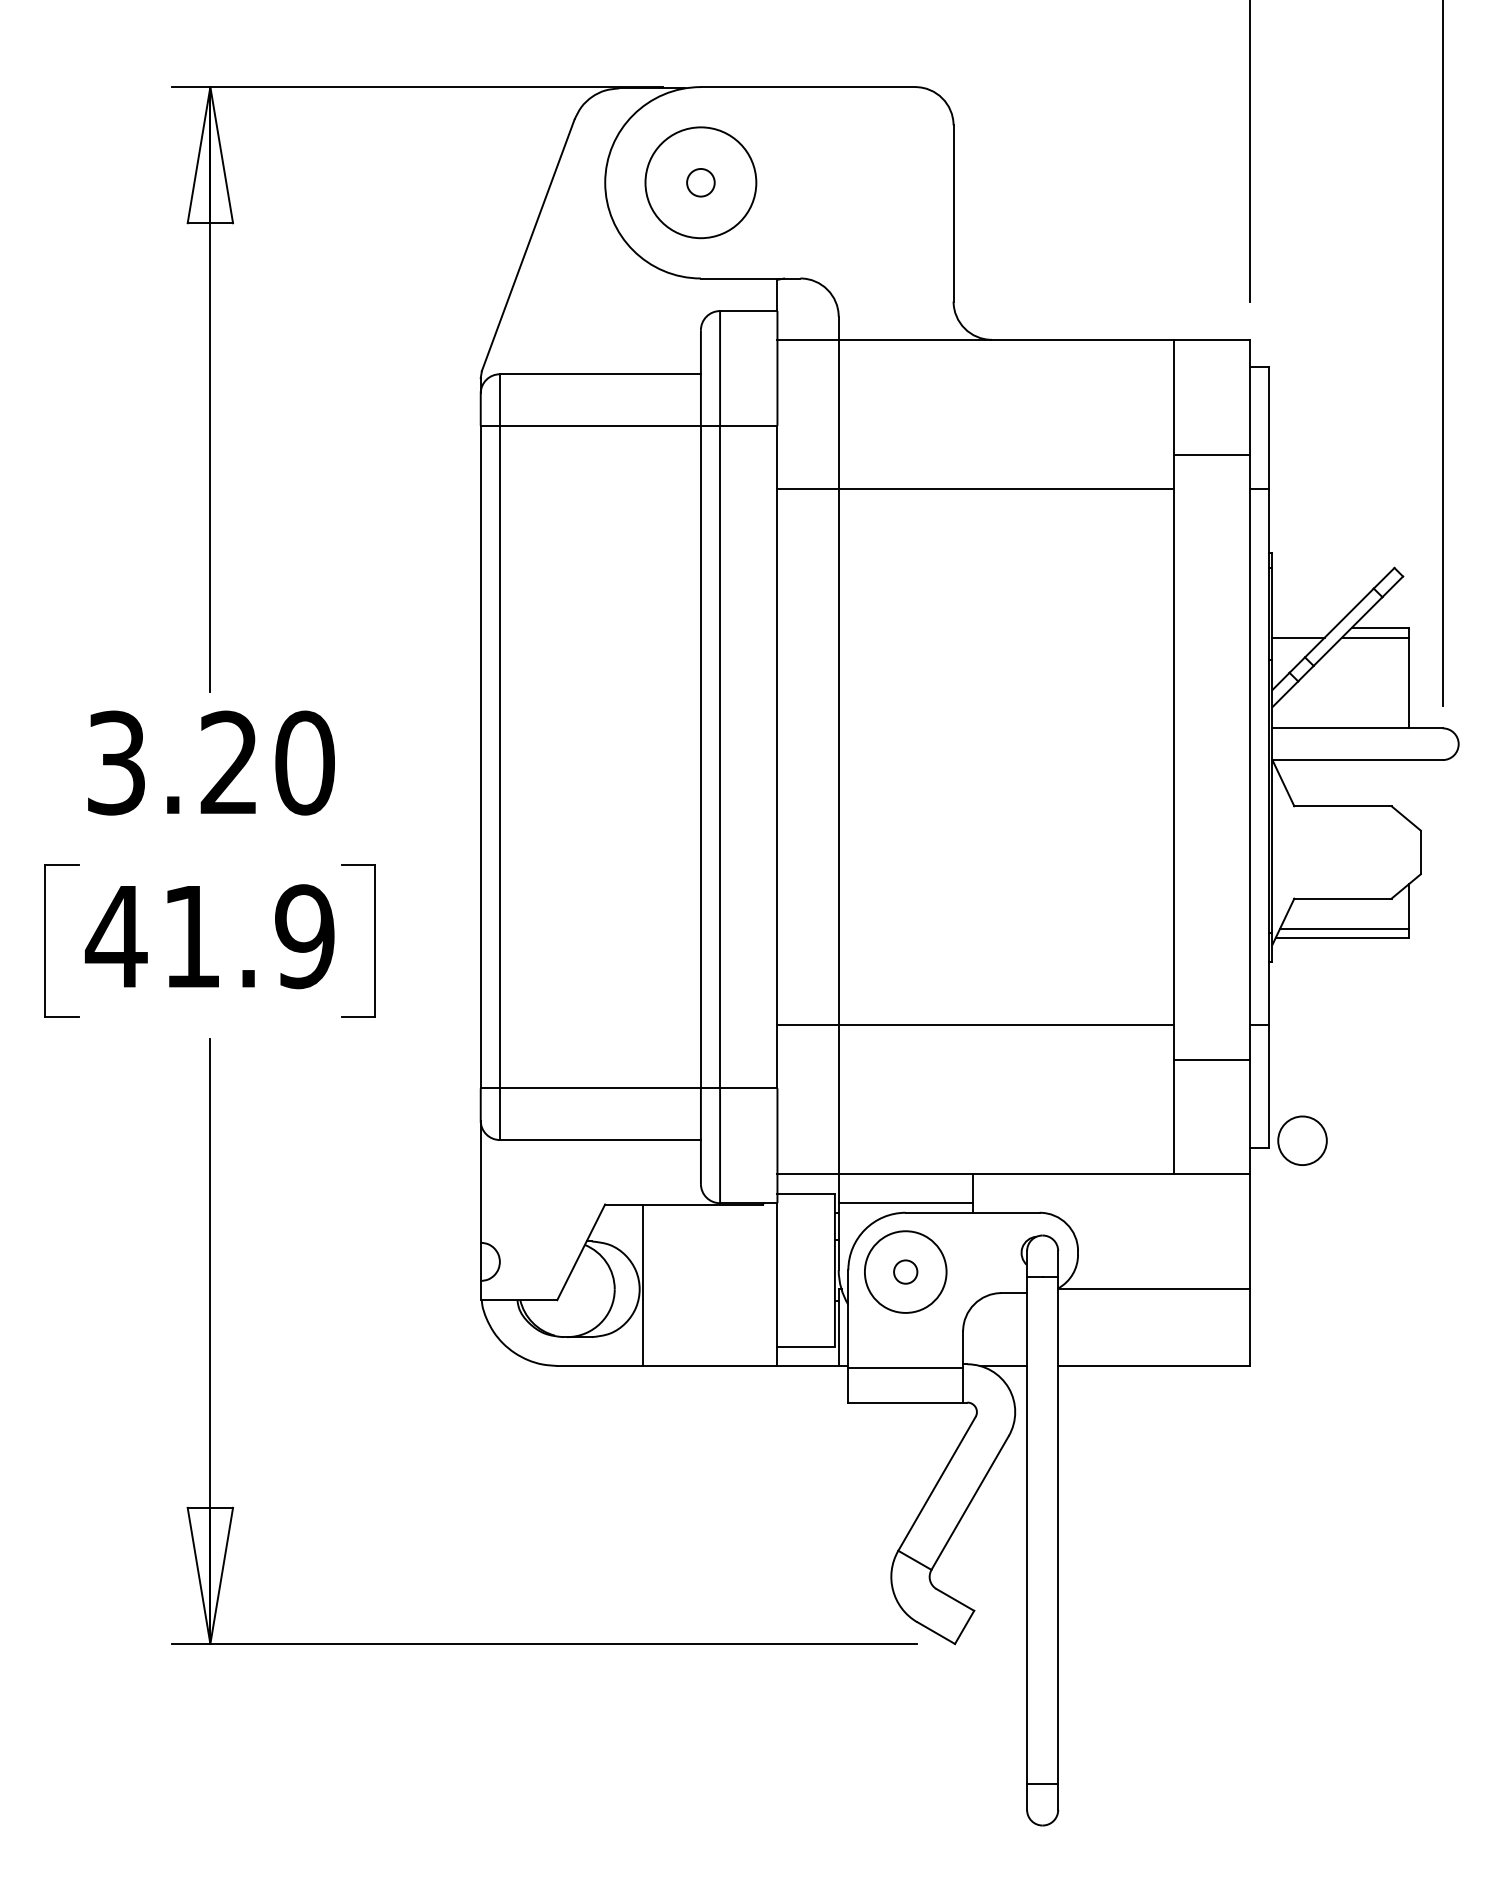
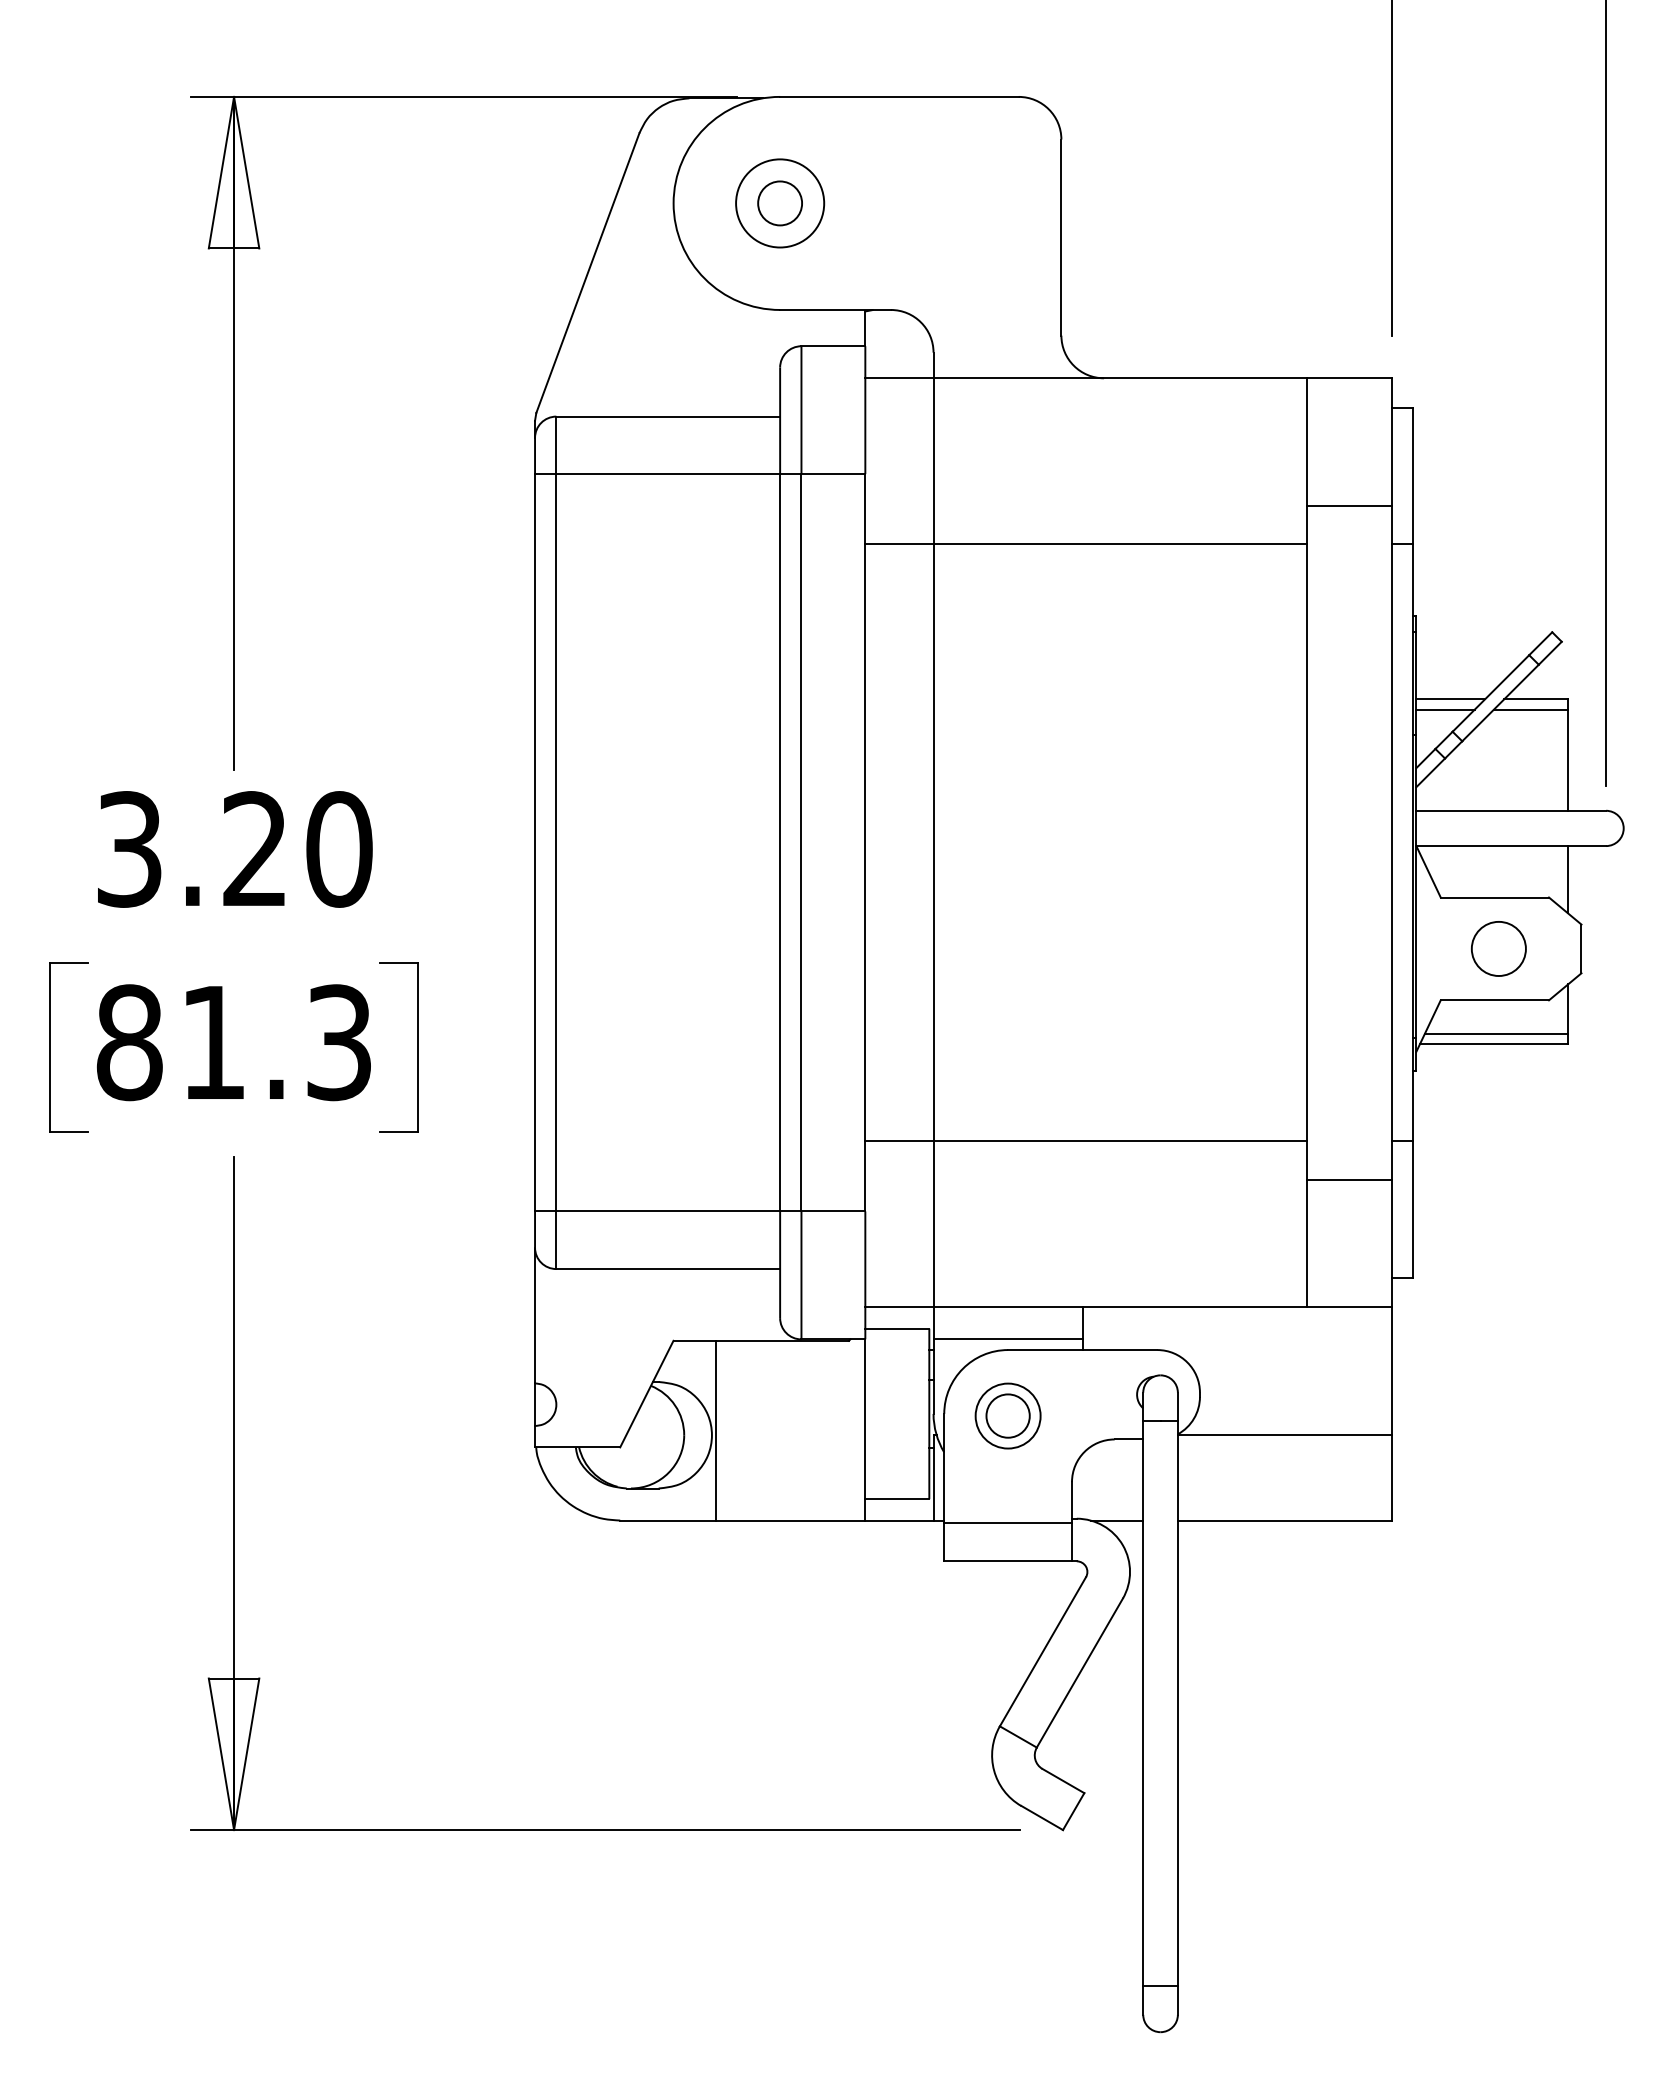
circle: (701, 182) -> (780, 203), size x0.71
circle: (701, 182) -> (780, 203), size x1.43
line: (1303, 628) -> (1450, 699), added
line: (1409, 790) -> (1568, 879), added
text: (209, 936) -> (233, 1042), 41.9 -> 81.3
circle: (1302, 1140) -> (1498, 948), moved
circle: (905, 1271) -> (1007, 1415), size x0.71
circle: (905, 1271) -> (1007, 1415), size x1.67

